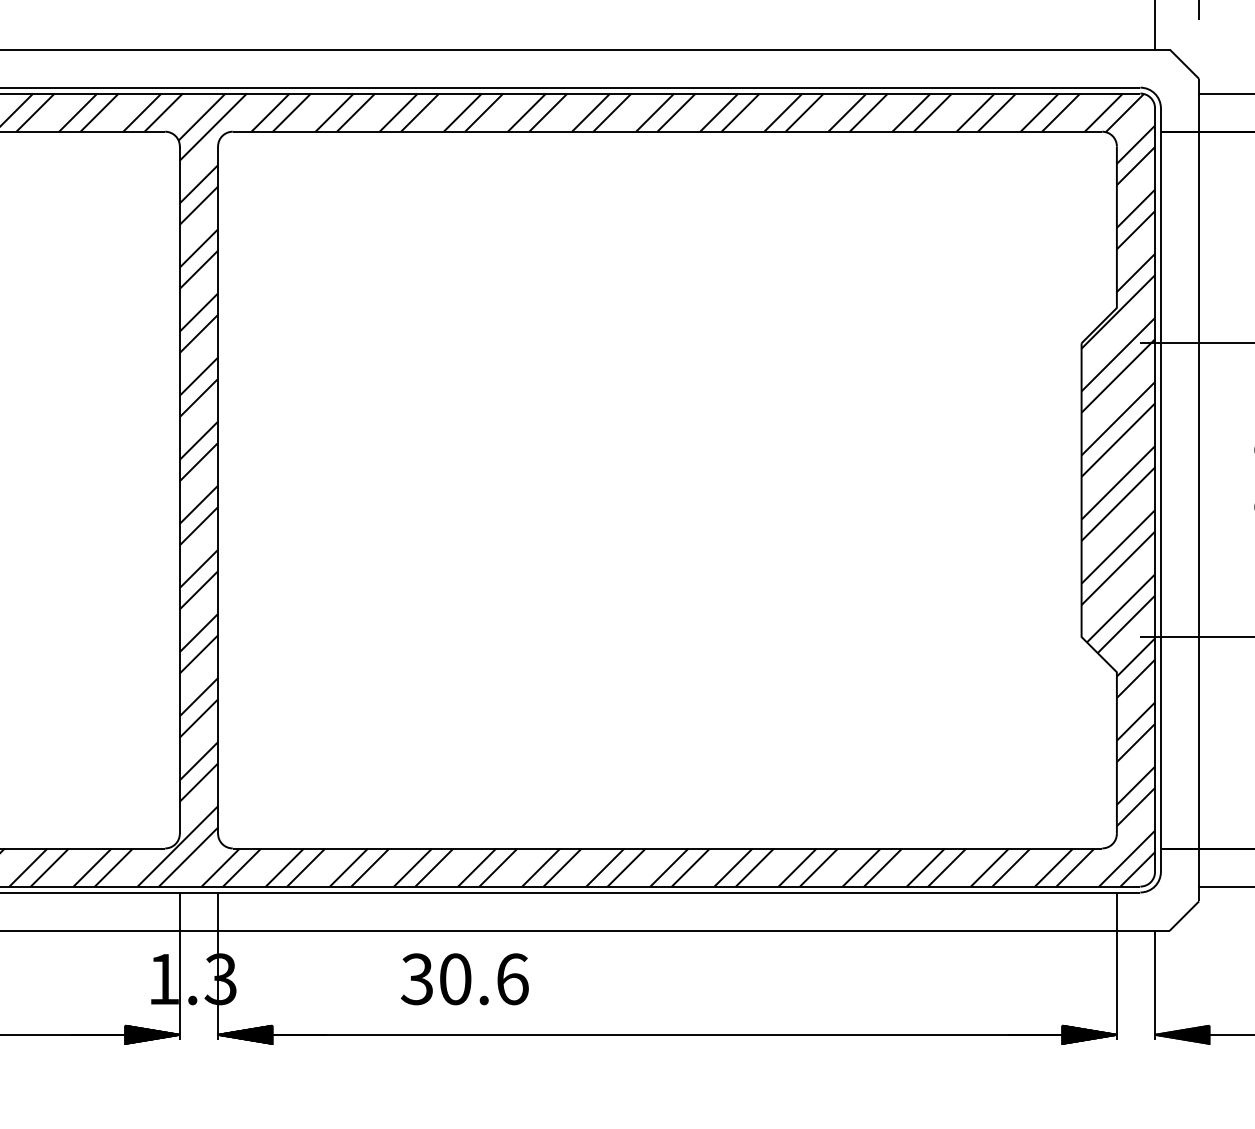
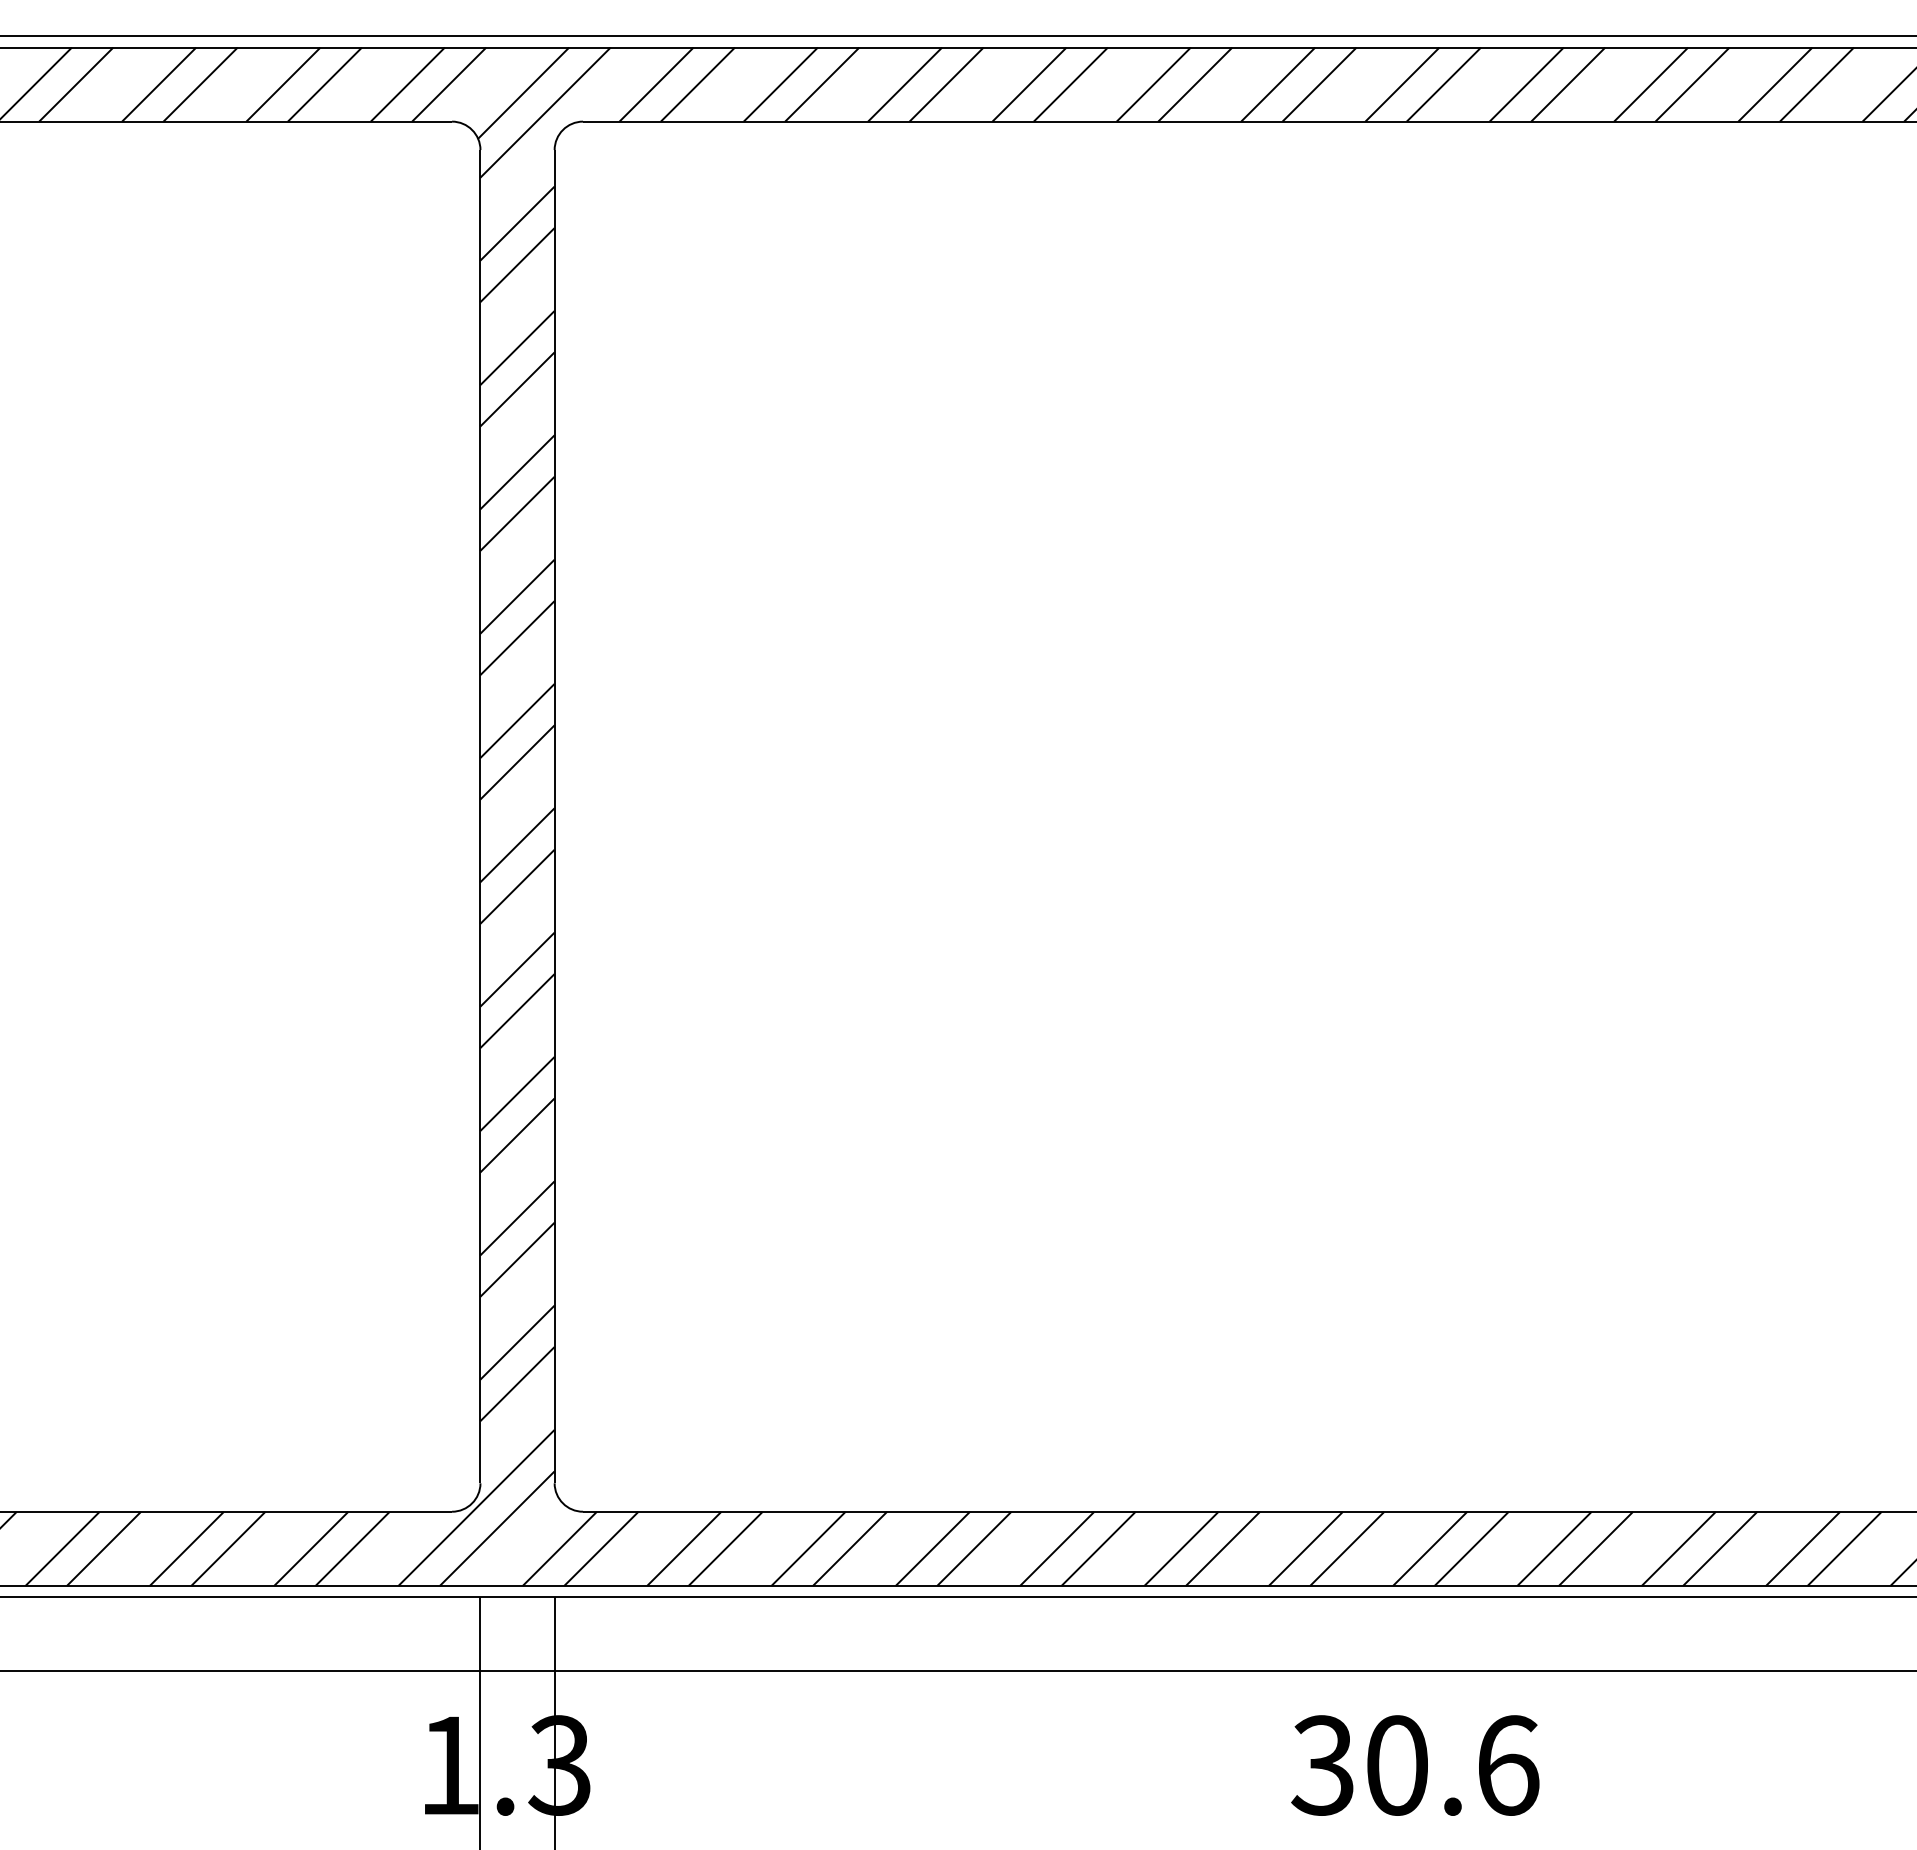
text: (464, 979) -> (1414, 1765), moved

